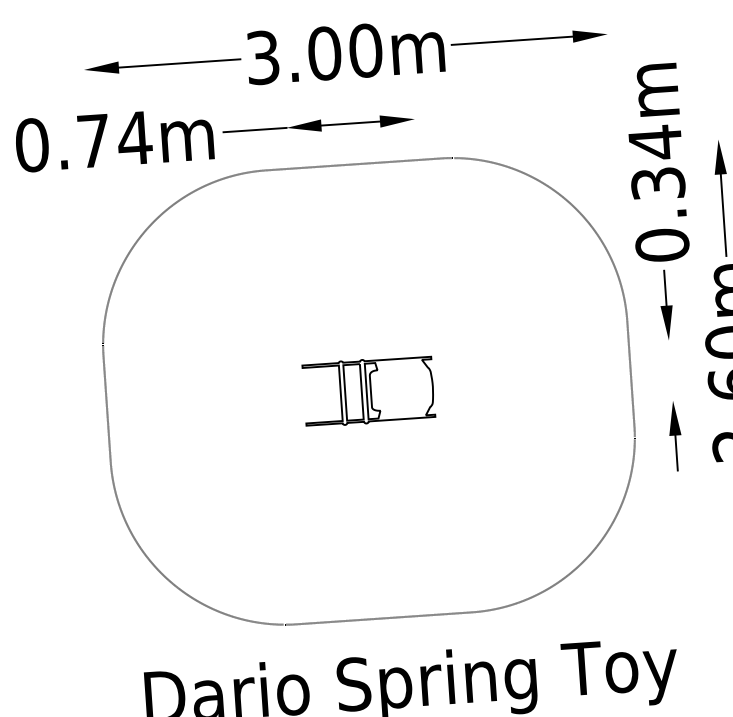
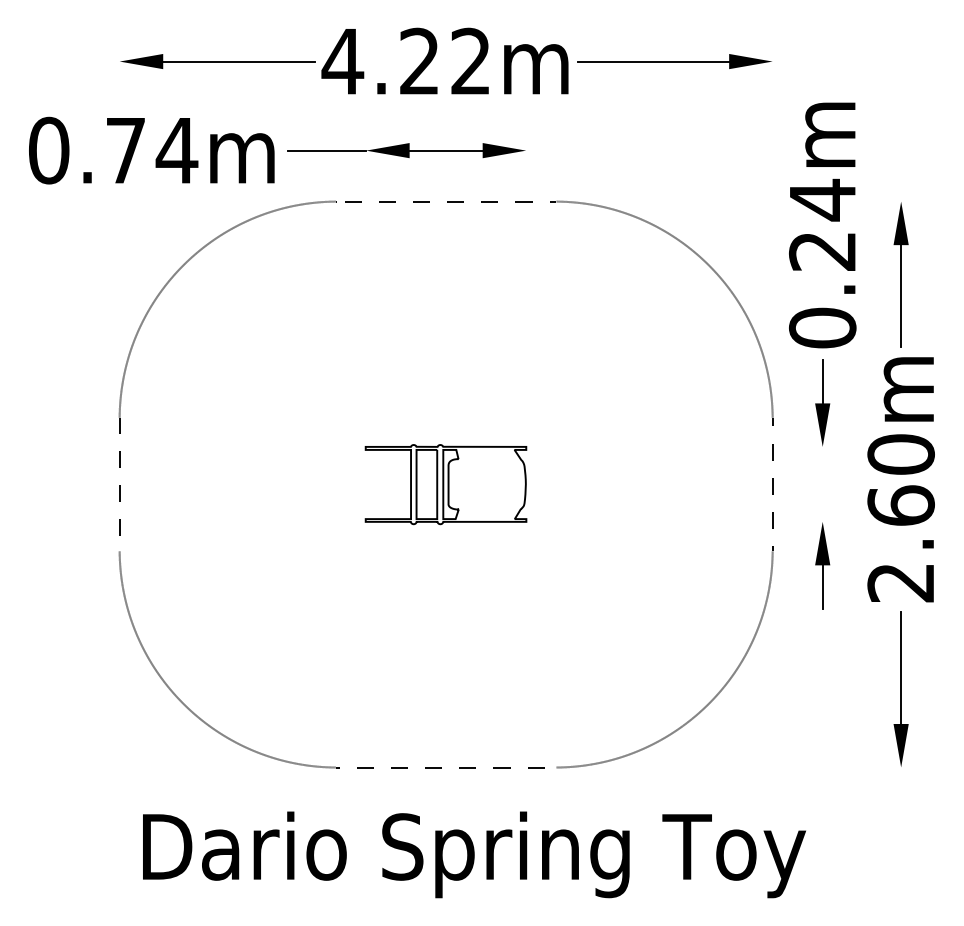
text: (314, 54) -> (406, 61), 3.00m -> 4.22m
text: (658, 183) -> (822, 251), 0.34m -> 0.24m

